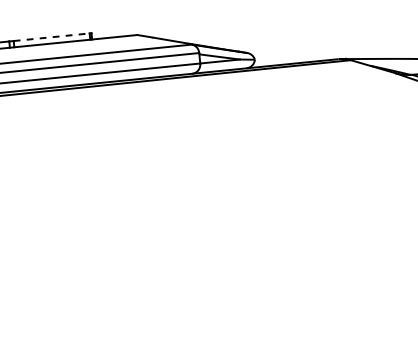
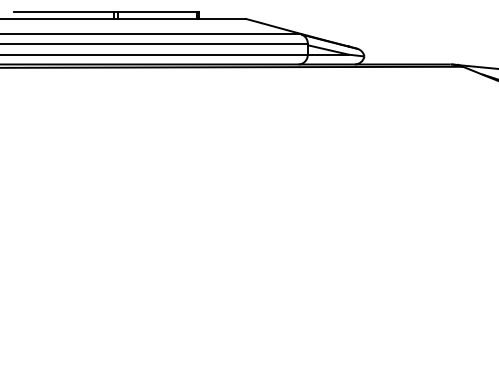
line: (52, 37) -> (158, 12), dashed -> solid

